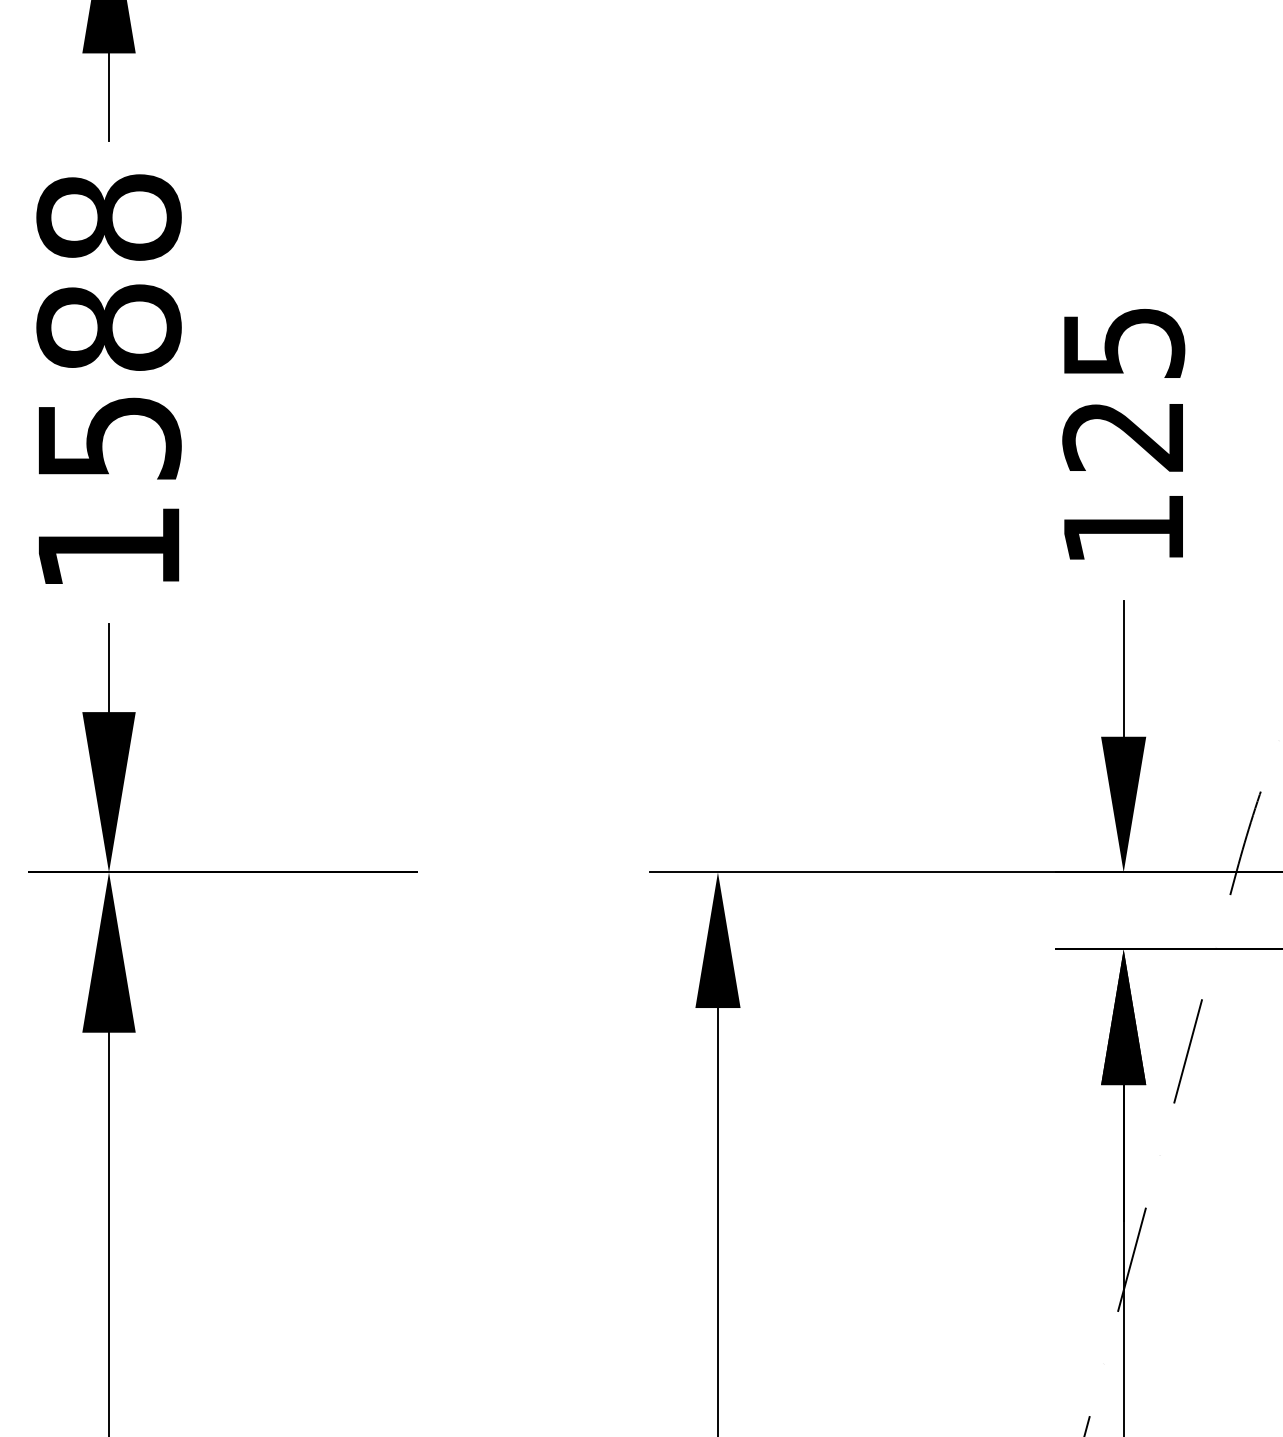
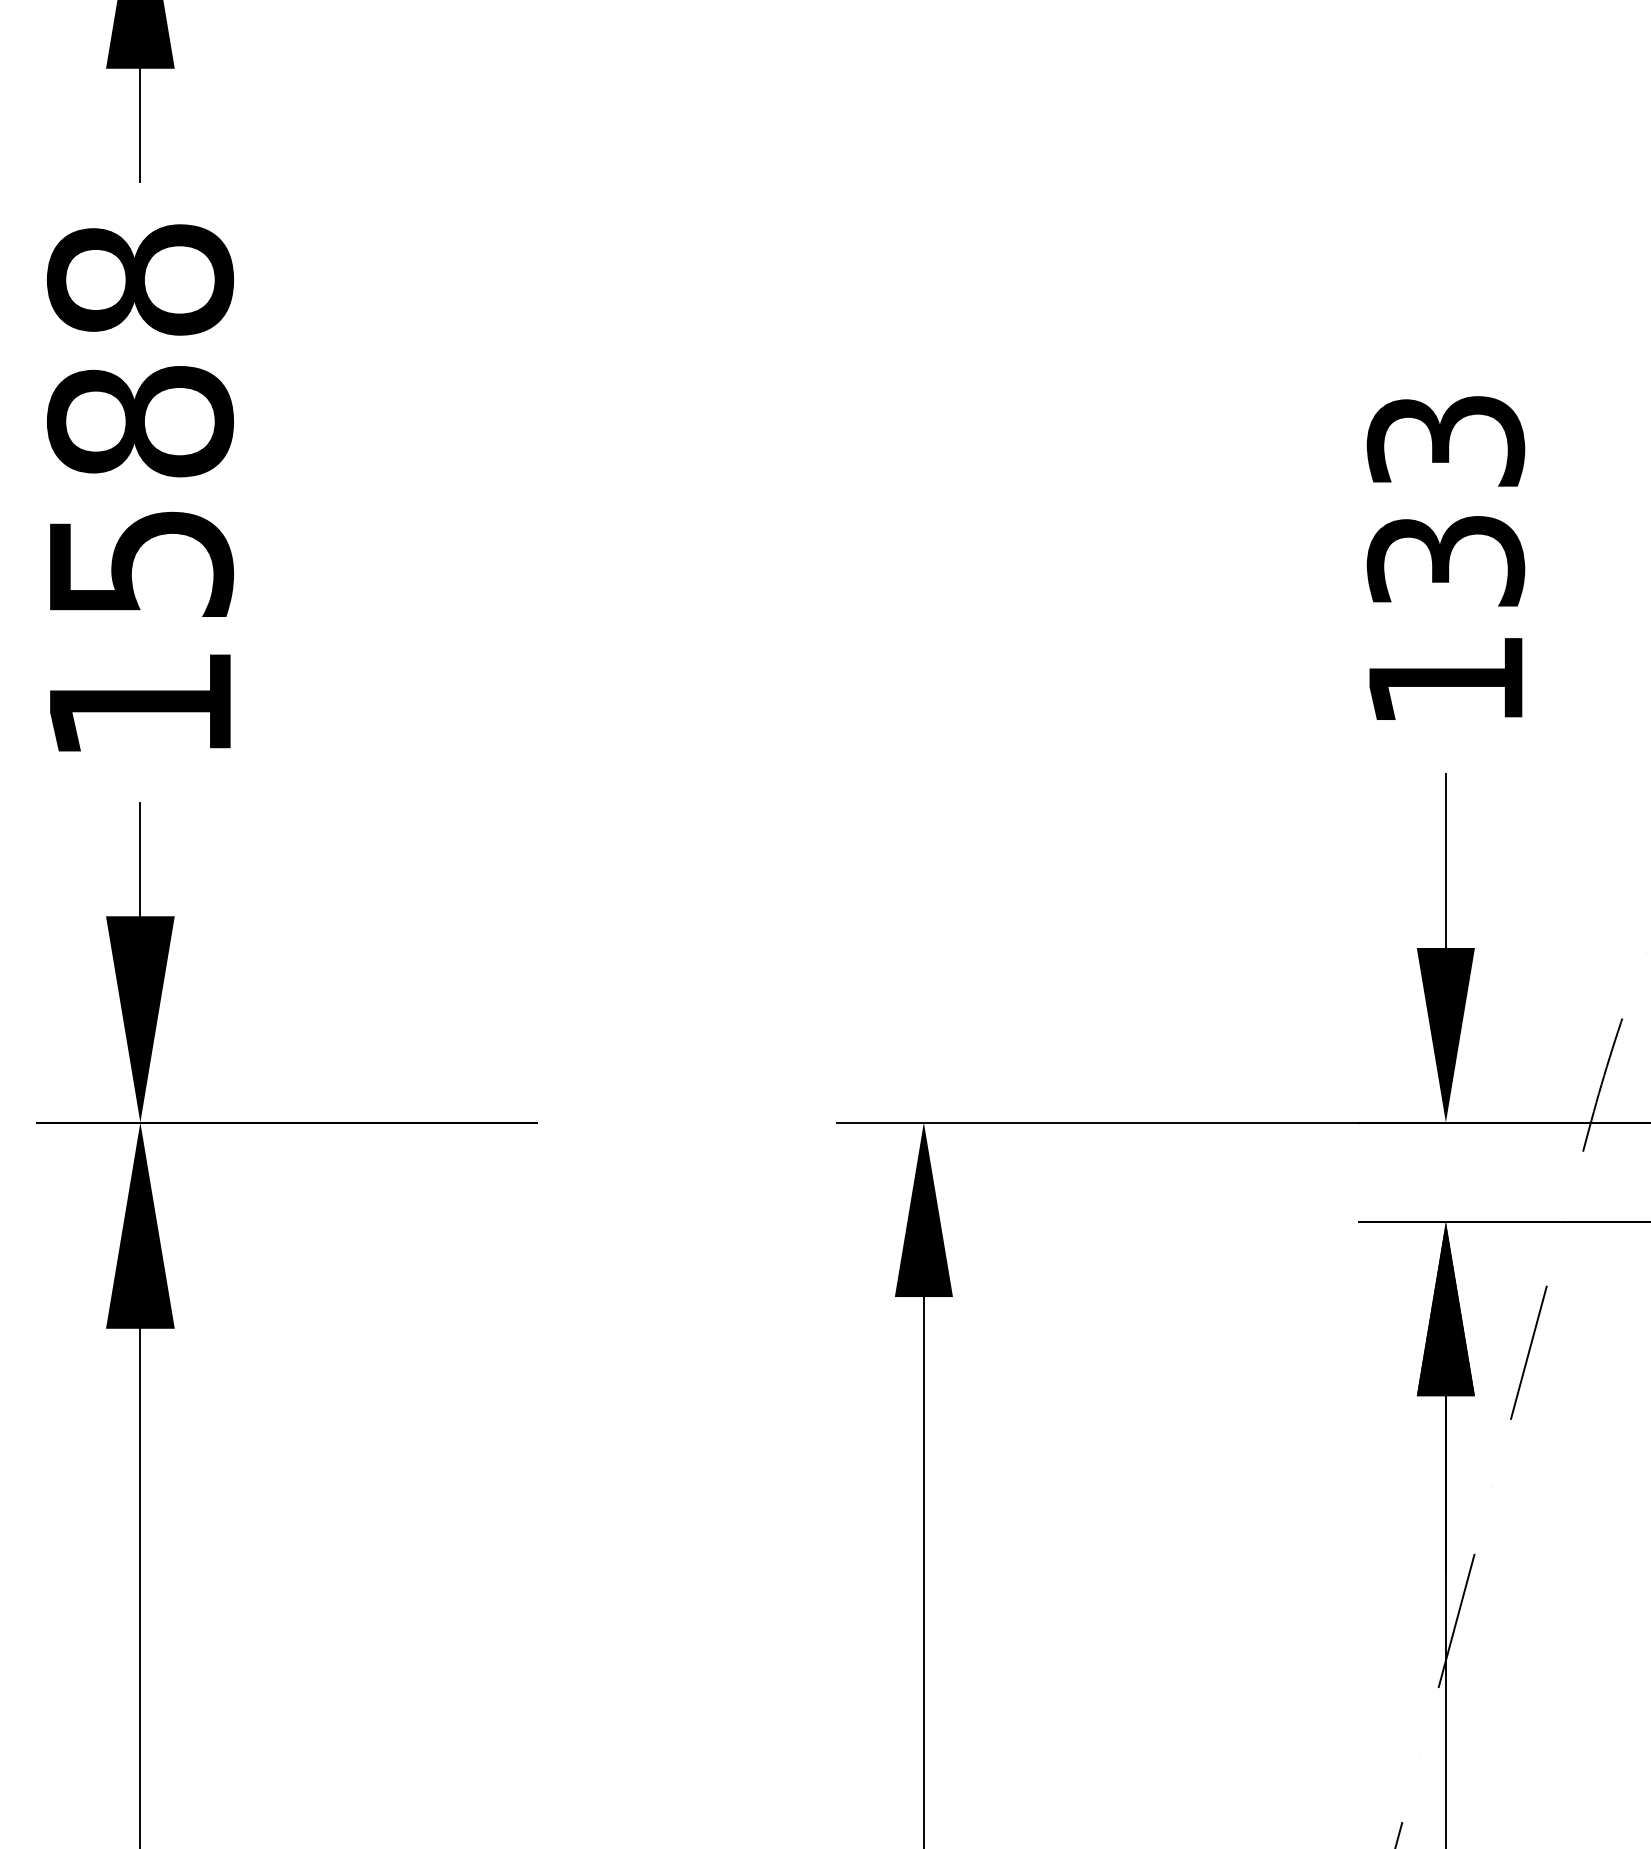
text: (1123, 389) -> (1445, 501), 125 -> 133

